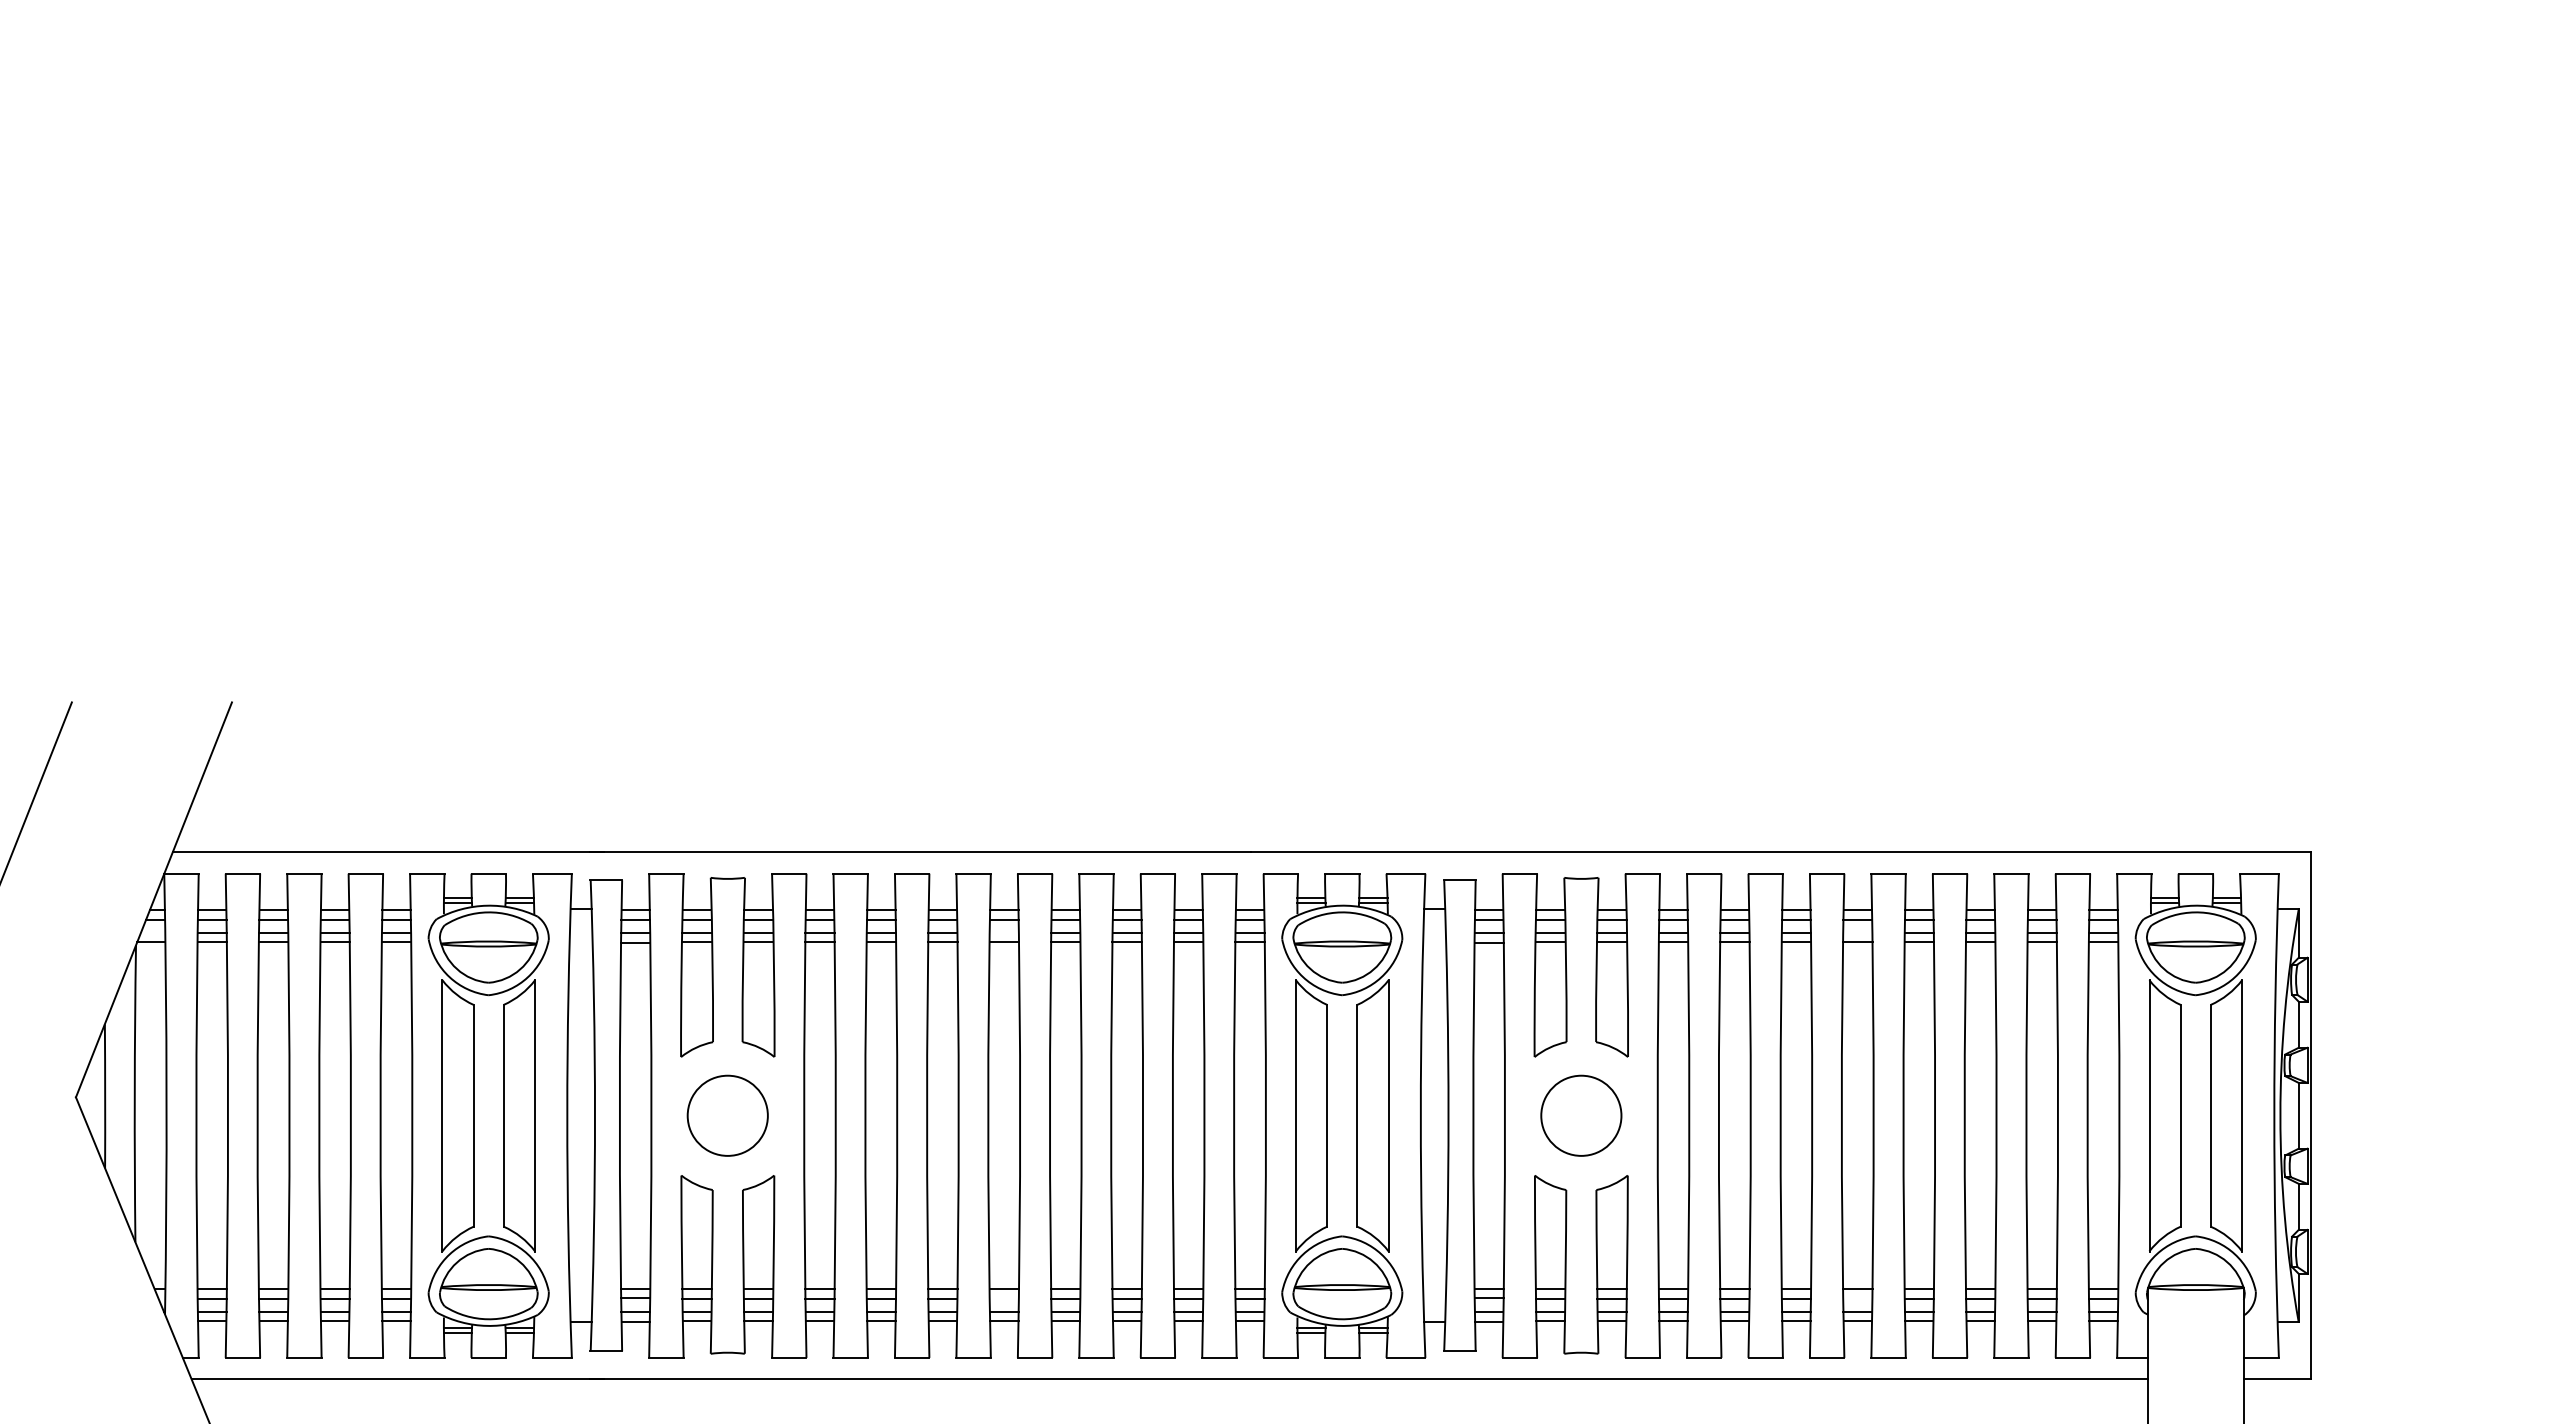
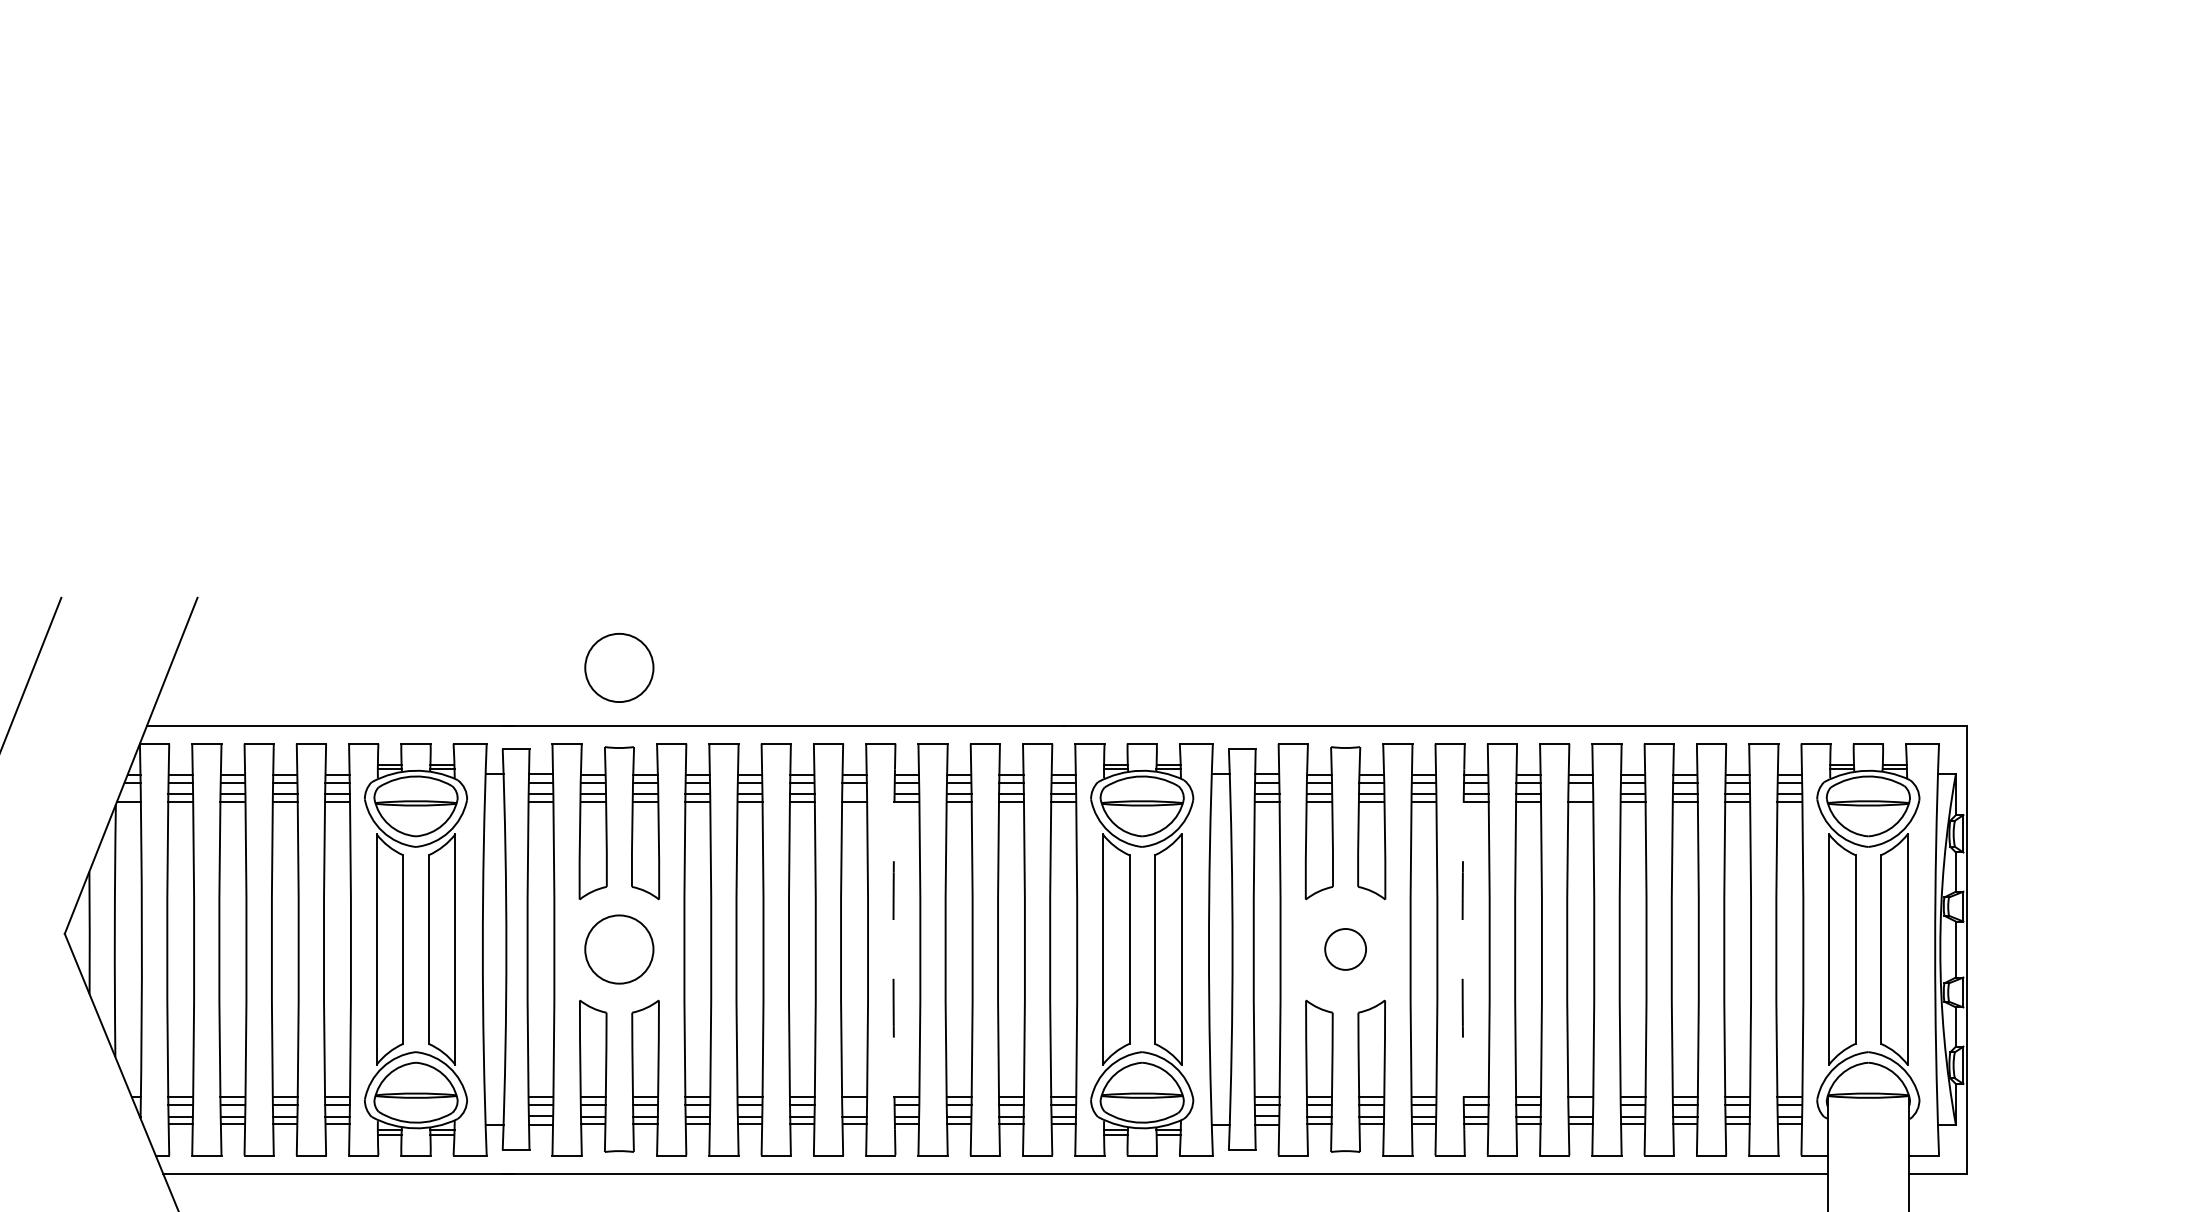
circle: (727, 784) -> (619, 667), added
arc: (1049, 1115) -> (893, 949), solid -> dashed
circle: (1581, 1115) -> (1345, 949), size x0.6
arc: (1718, 1115) -> (1462, 949), solid -> dashed

